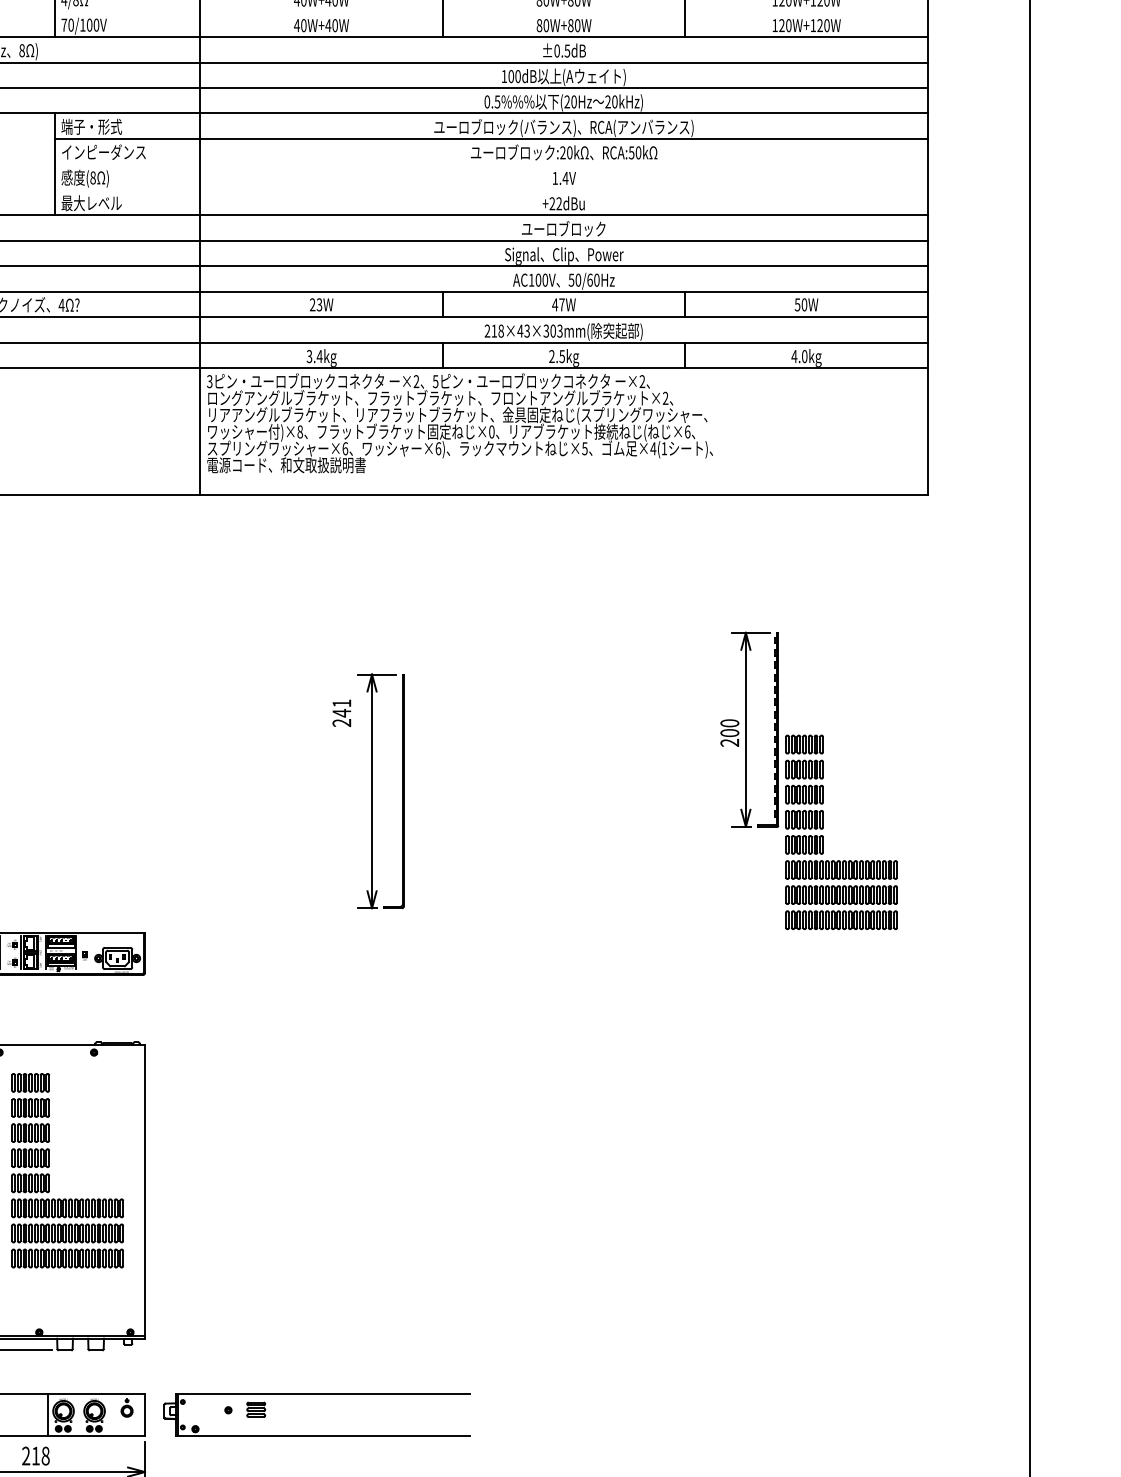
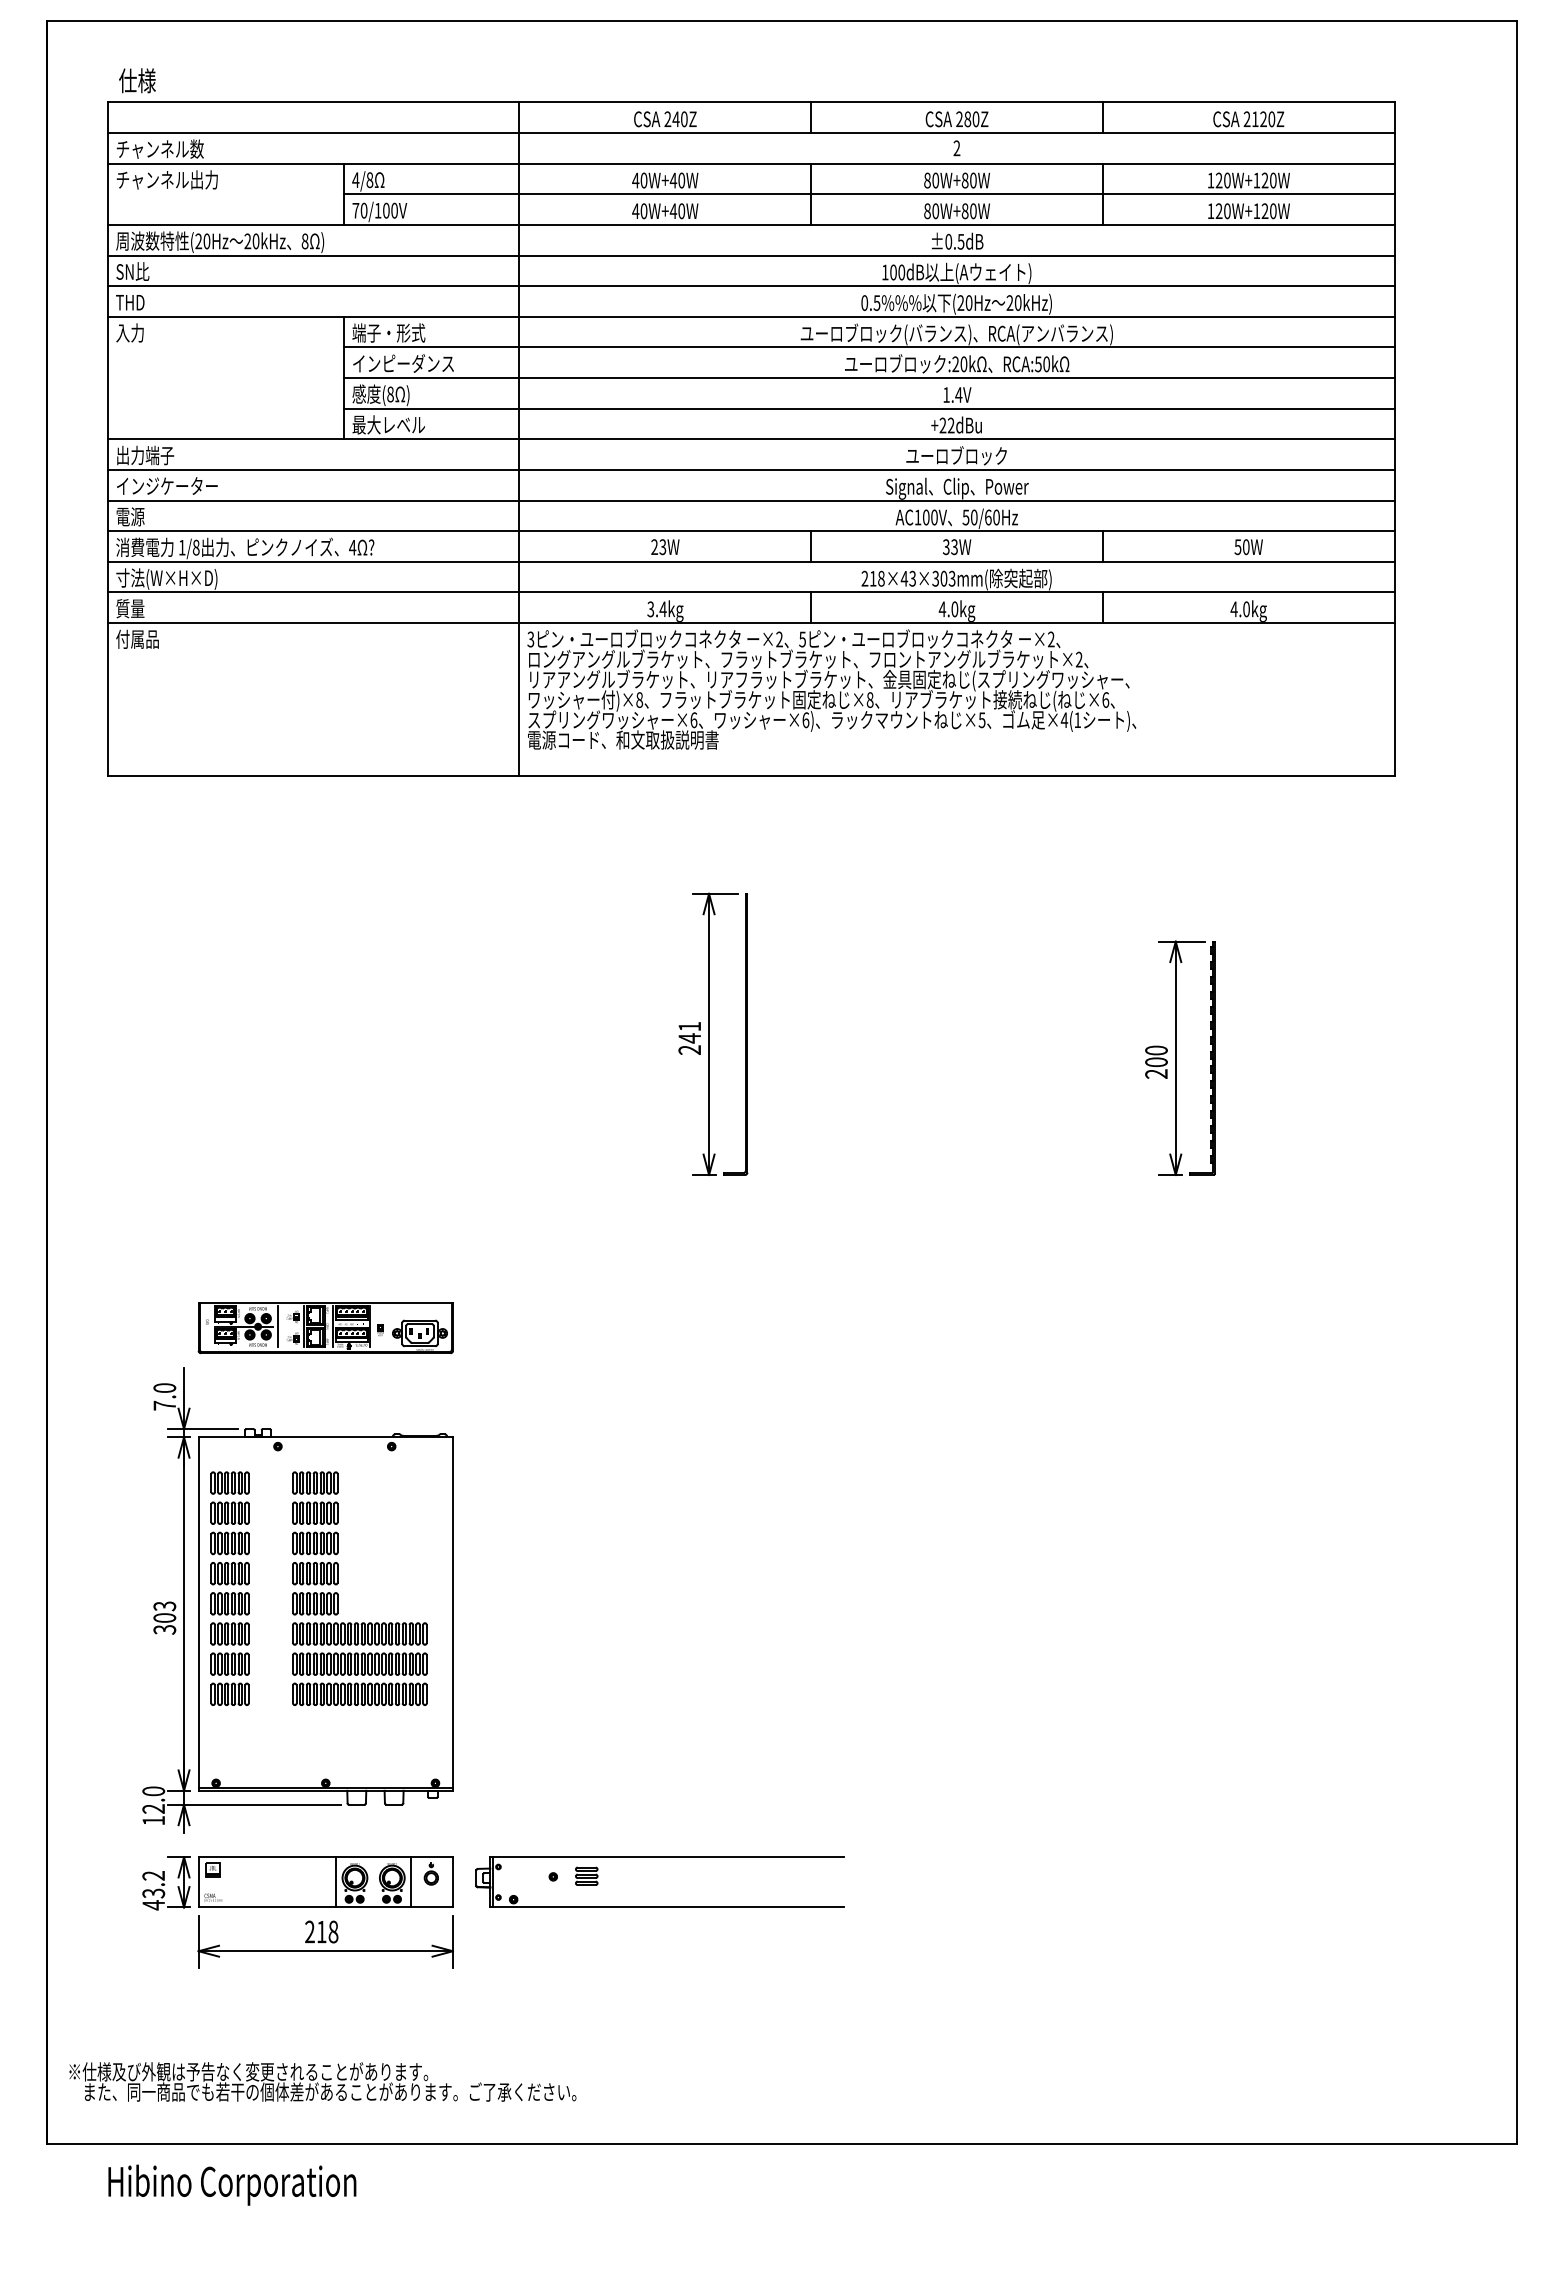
line: (491, 11) -> (869, 194), added
line: (491, 164) -> (869, 378), added
line: (491, 189) -> (869, 408), added
text: (557, 305) -> (949, 547), 47W -> 33W
text: (556, 356) -> (948, 609), 2.5kg -> 4.0kg
text: (491, 431) -> (869, 699), ×0 -> ×8
part: (372, 790) -> (709, 1033), moved
part: (823, 828) -> (1269, 1176), removed
line: (109, 1414) -> (410, 1882), added

